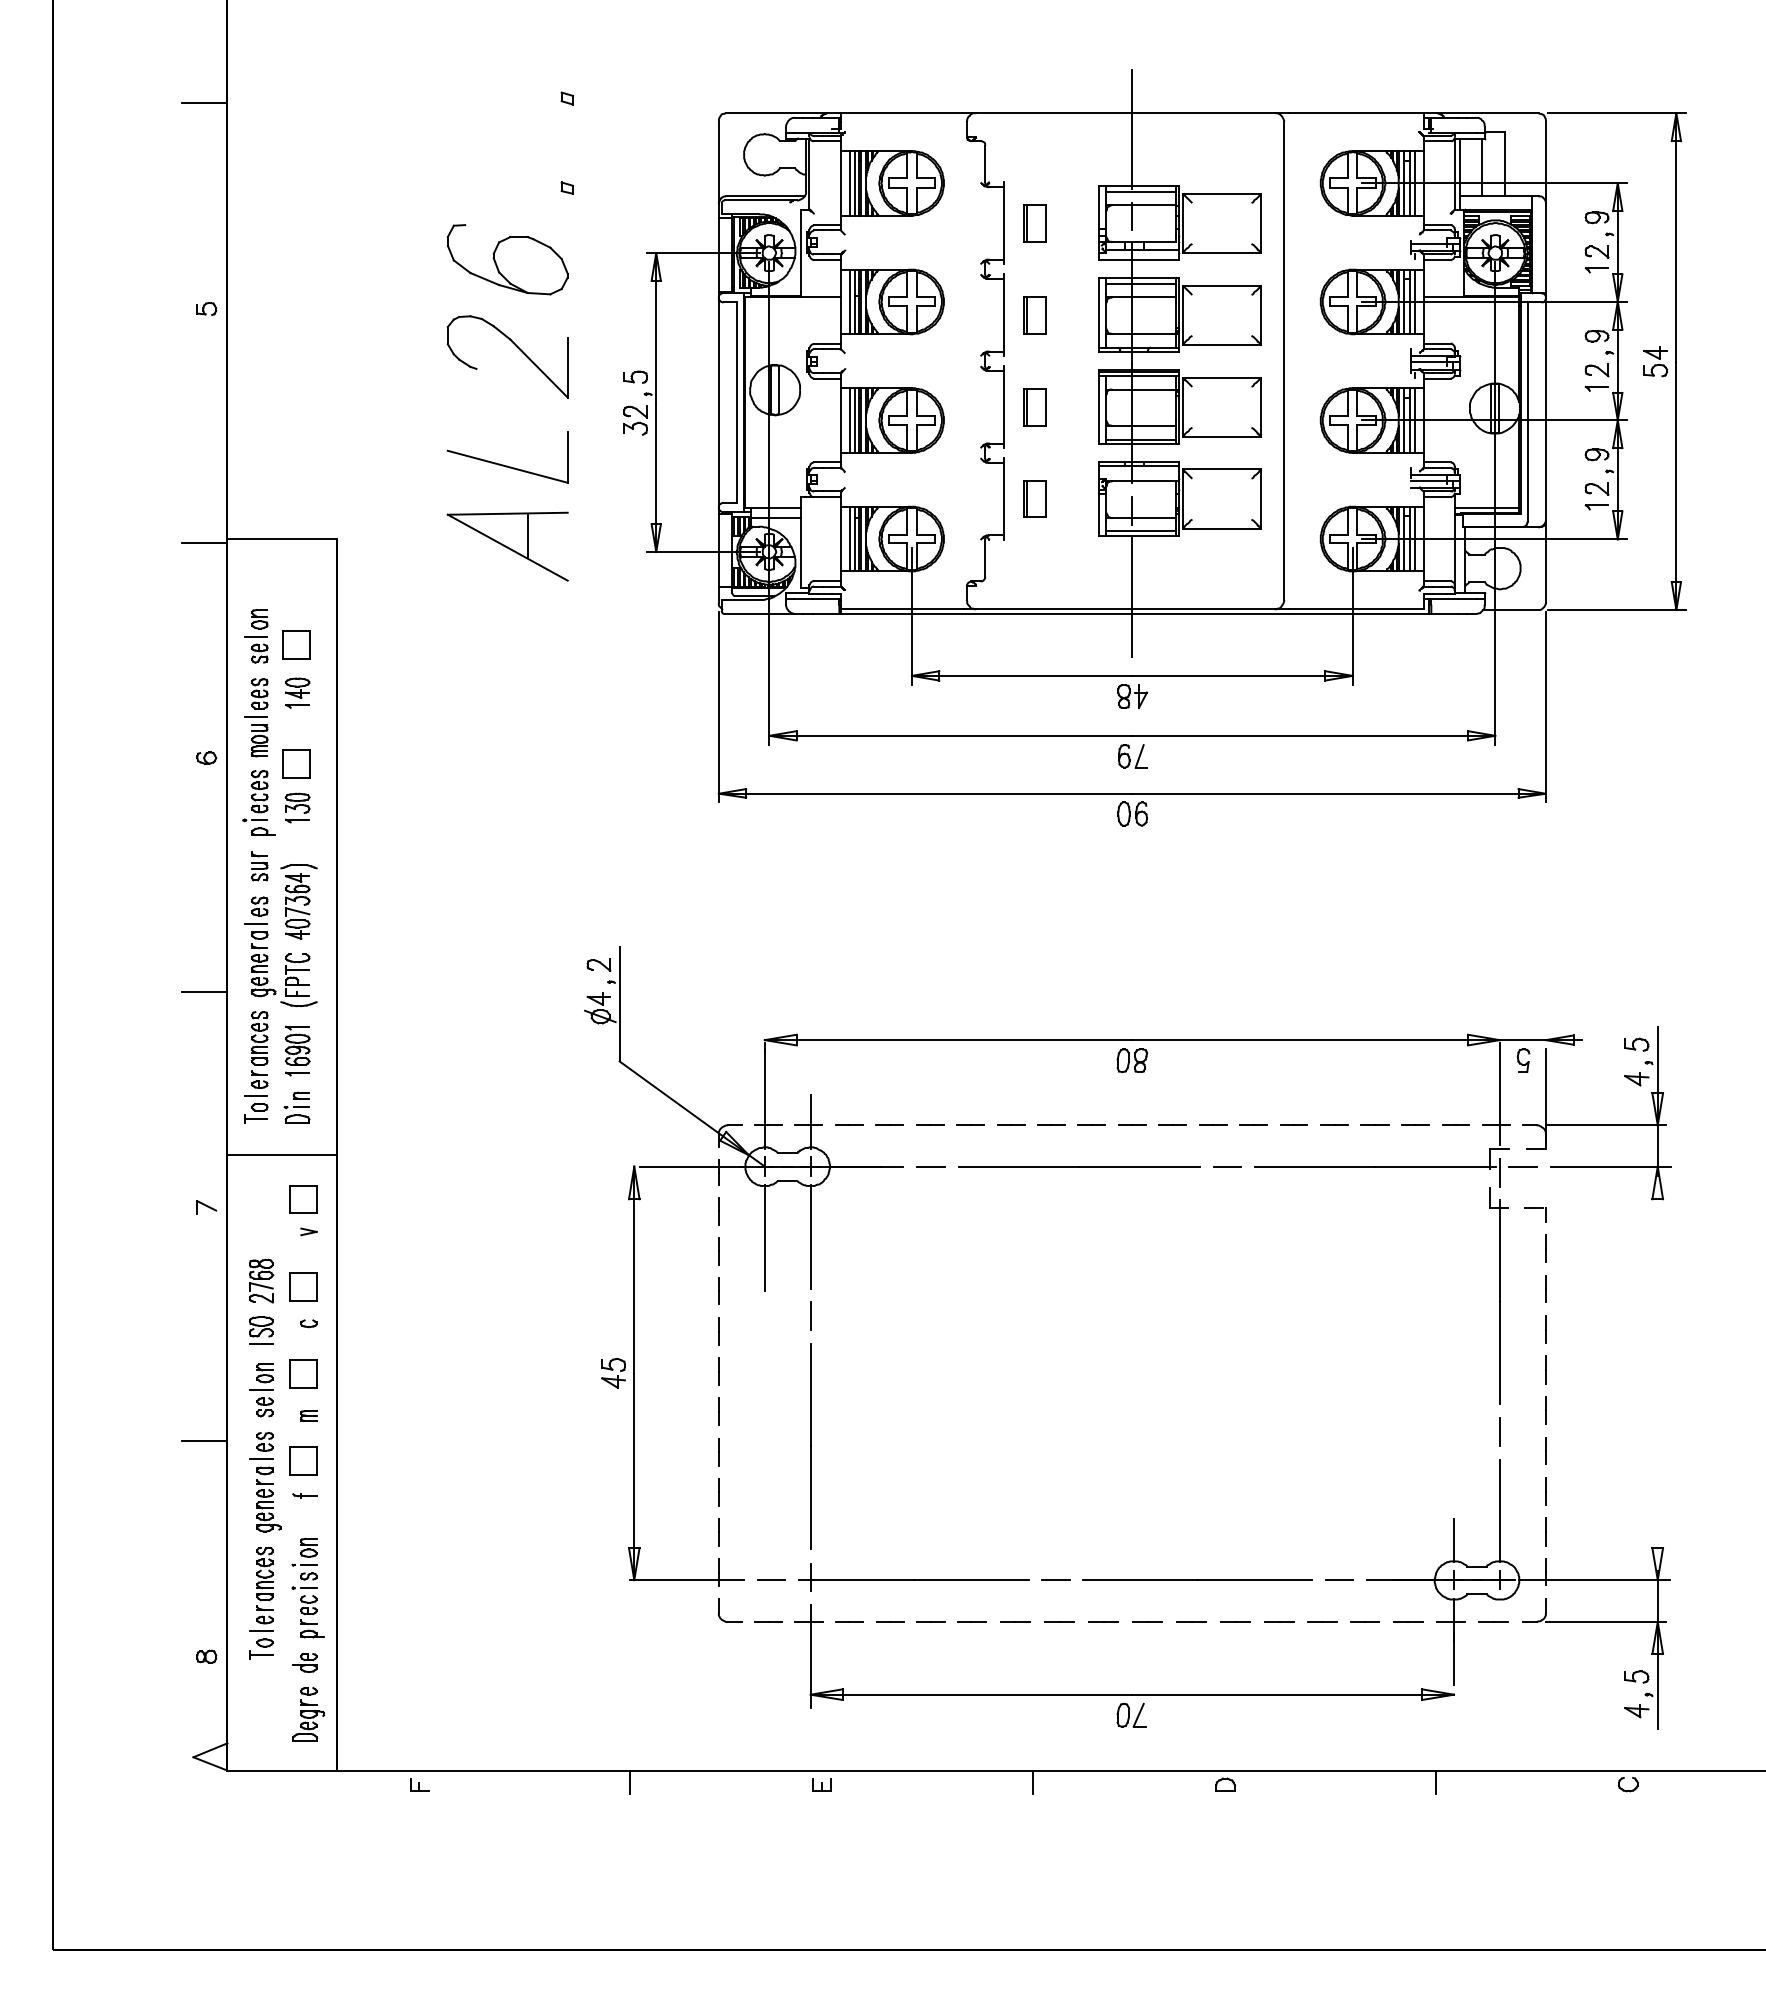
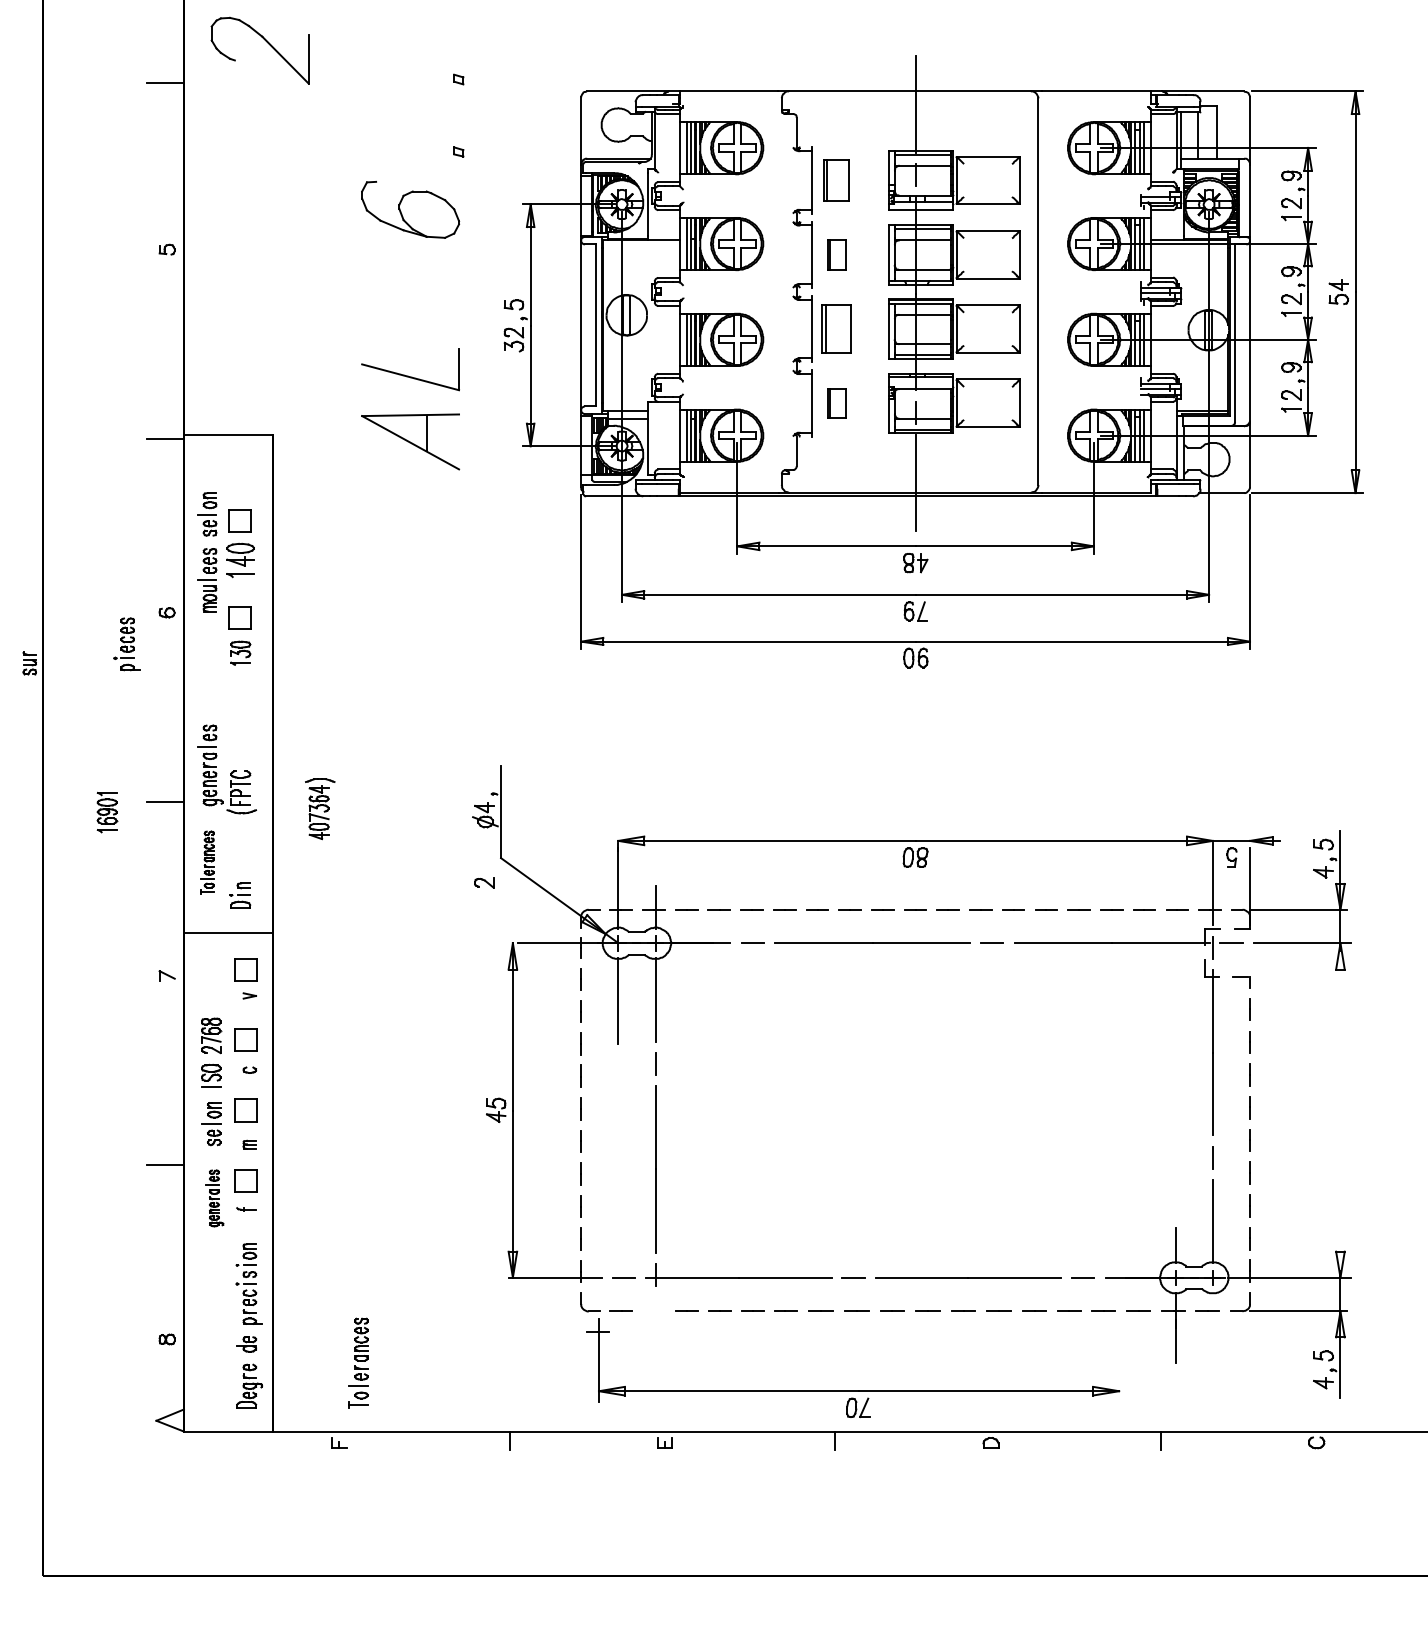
part: (1034, 223) -> (836, 180), size x1.4
part: (516, 347) -> (267, 43), moved
part: (1034, 407) -> (836, 329), size x1.6
part: (297, 692) -> (240, 559), size x1.4
part: (258, 802) -> (126, 643), moved
part: (259, 866) -> (29, 663), moved
part: (298, 901) -> (319, 808), moved
part: (598, 964) -> (483, 882), moved
part: (297, 1050) -> (107, 812), moved
part: (256, 1067) -> (207, 863), size x0.7
part: (265, 1482) -> (214, 1198), size x0.7
part: (261, 1603) -> (358, 1363), moved
part: (1124, 1694) -> (852, 1391), moved

